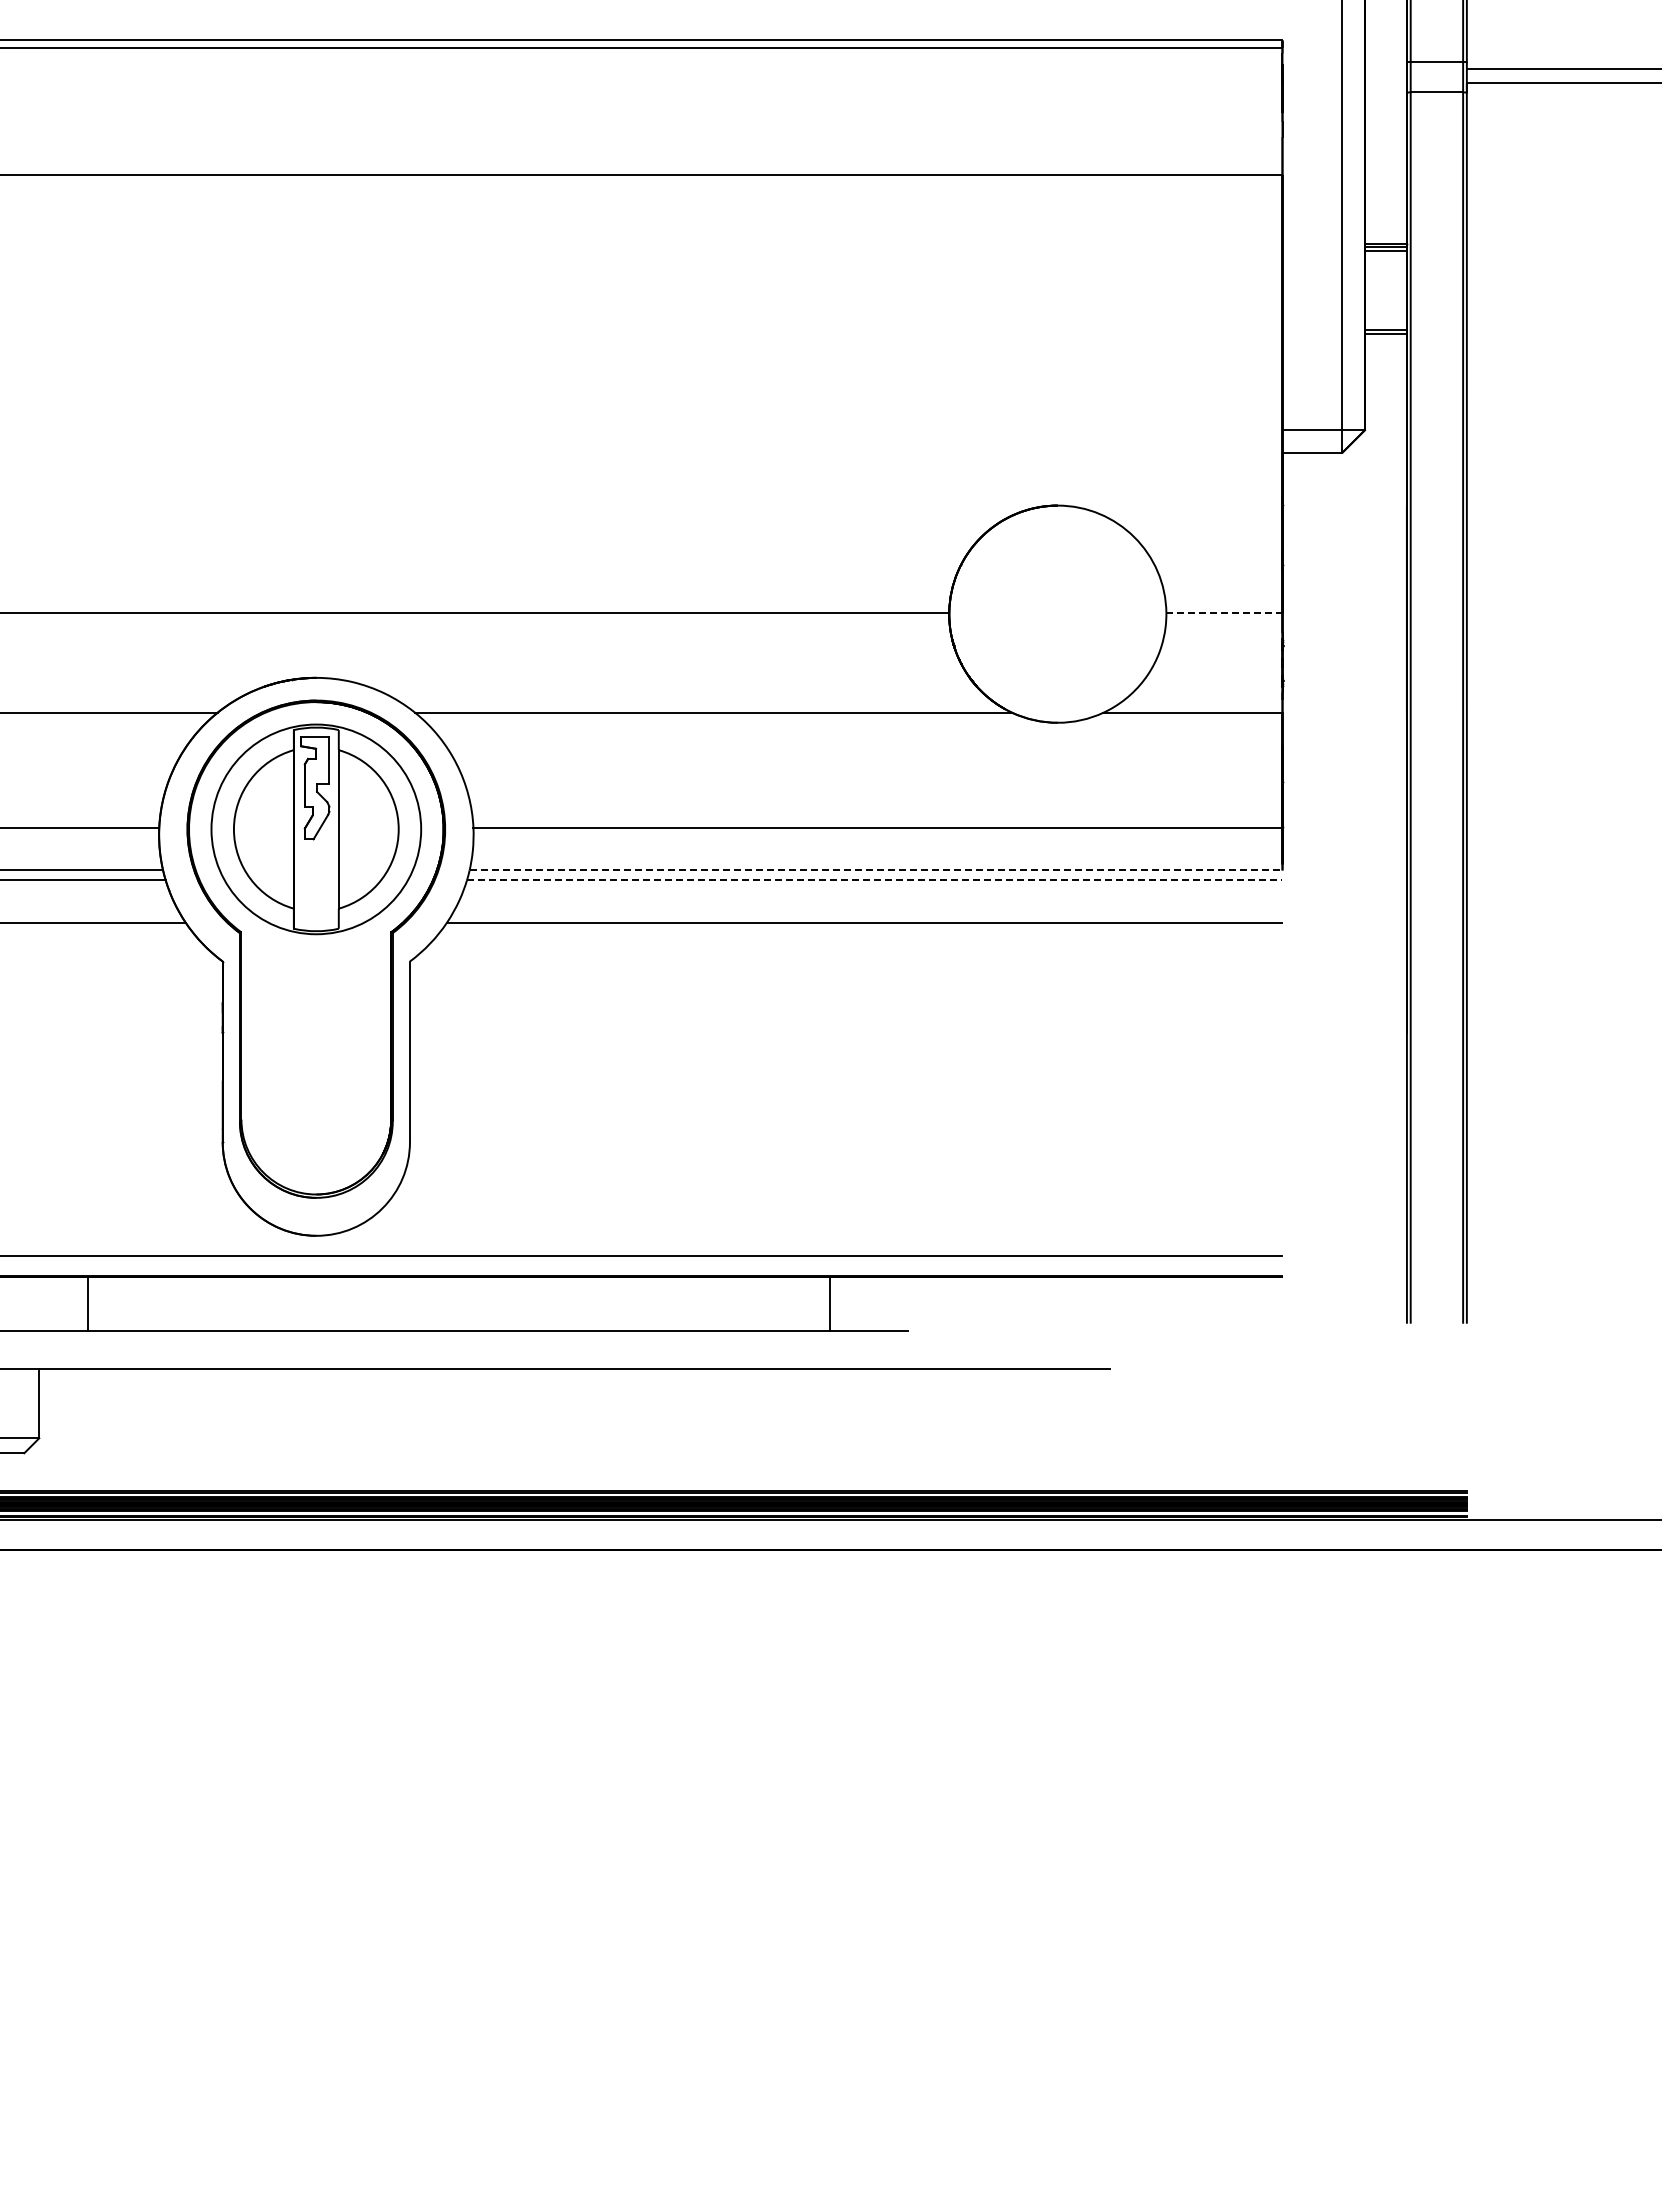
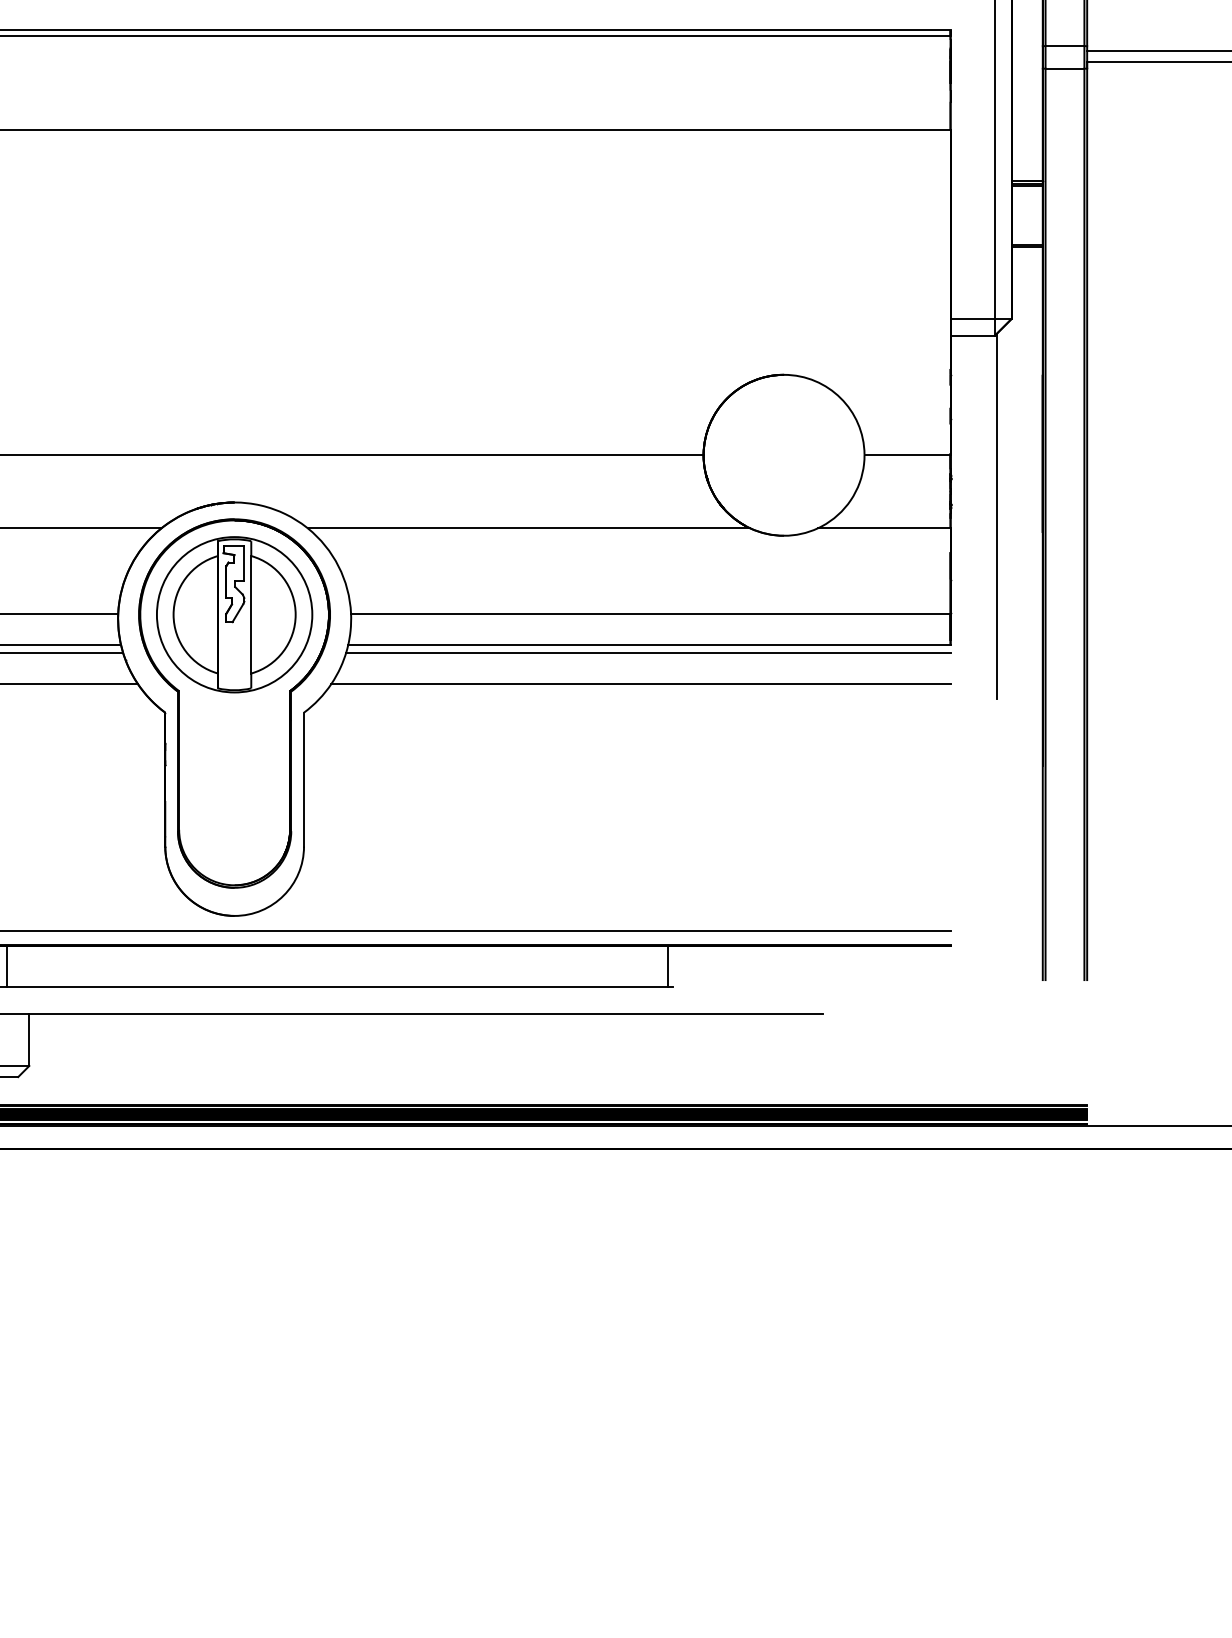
line: (1224, 613) -> (907, 454), dashed -> solid
line: (1345, 696) -> (997, 516), added
line: (876, 870) -> (649, 645), dashed -> solid
line: (874, 880) -> (648, 652), dashed -> solid
line: (88, 1304) -> (7, 966), moved
line: (829, 1304) -> (667, 966), moved

